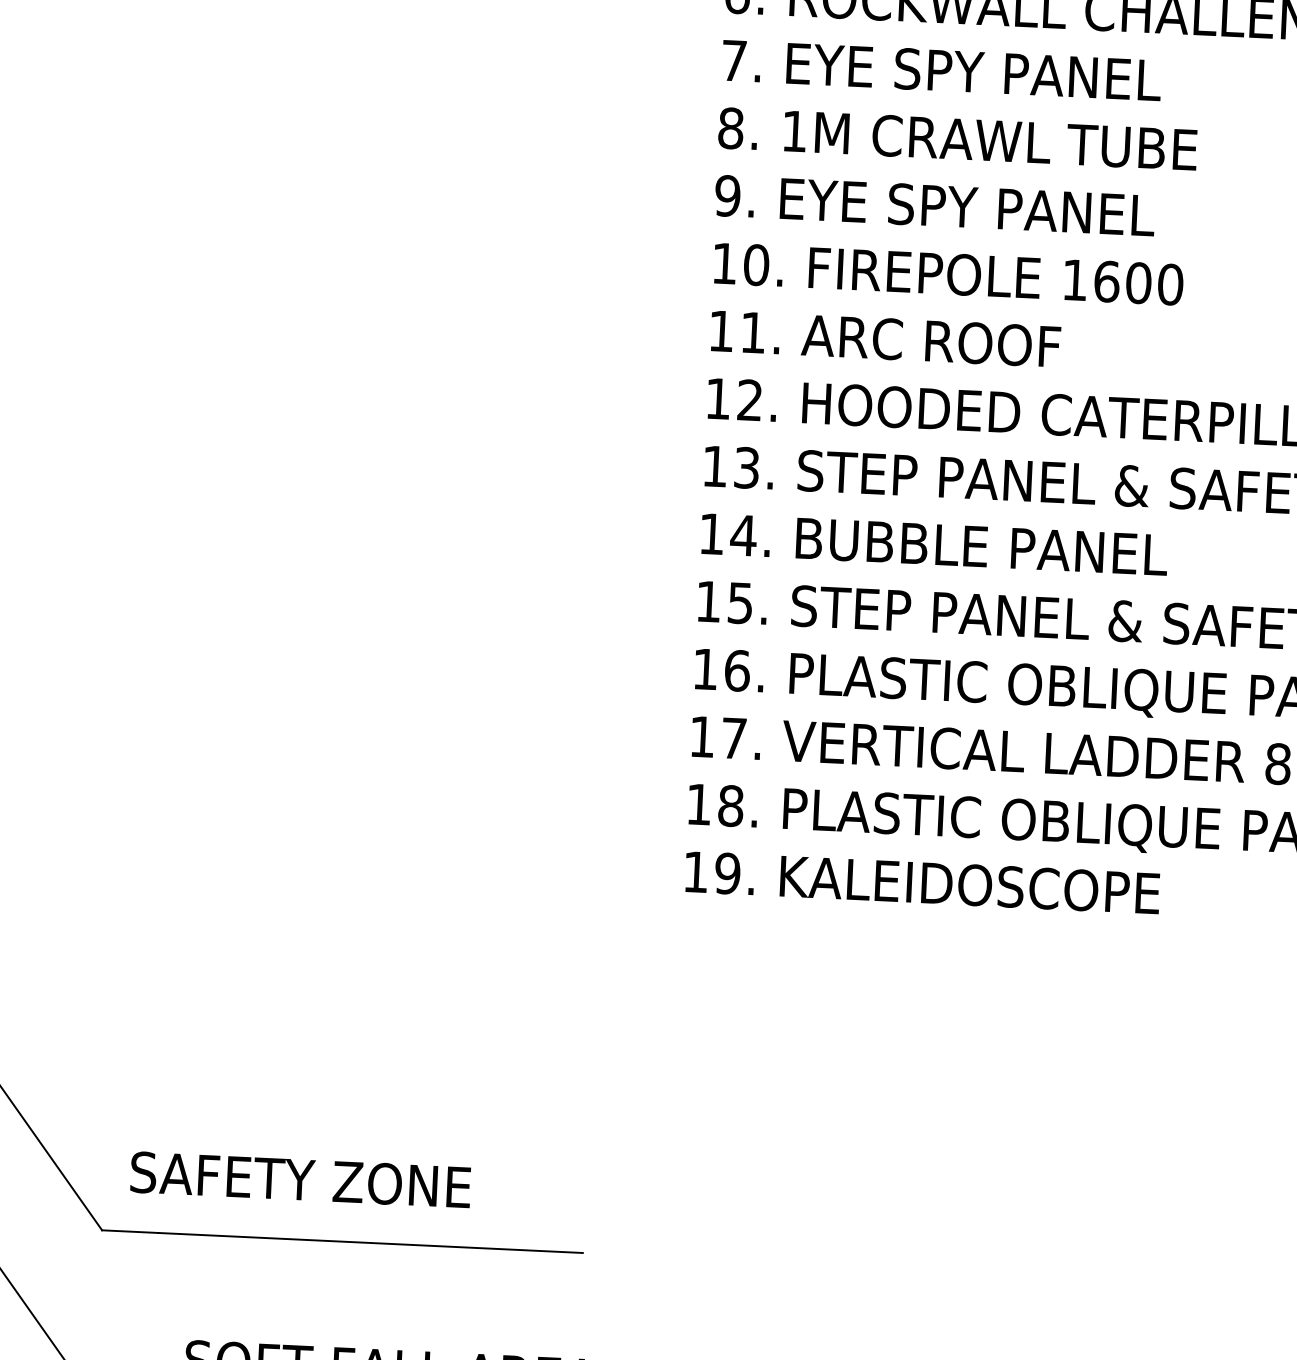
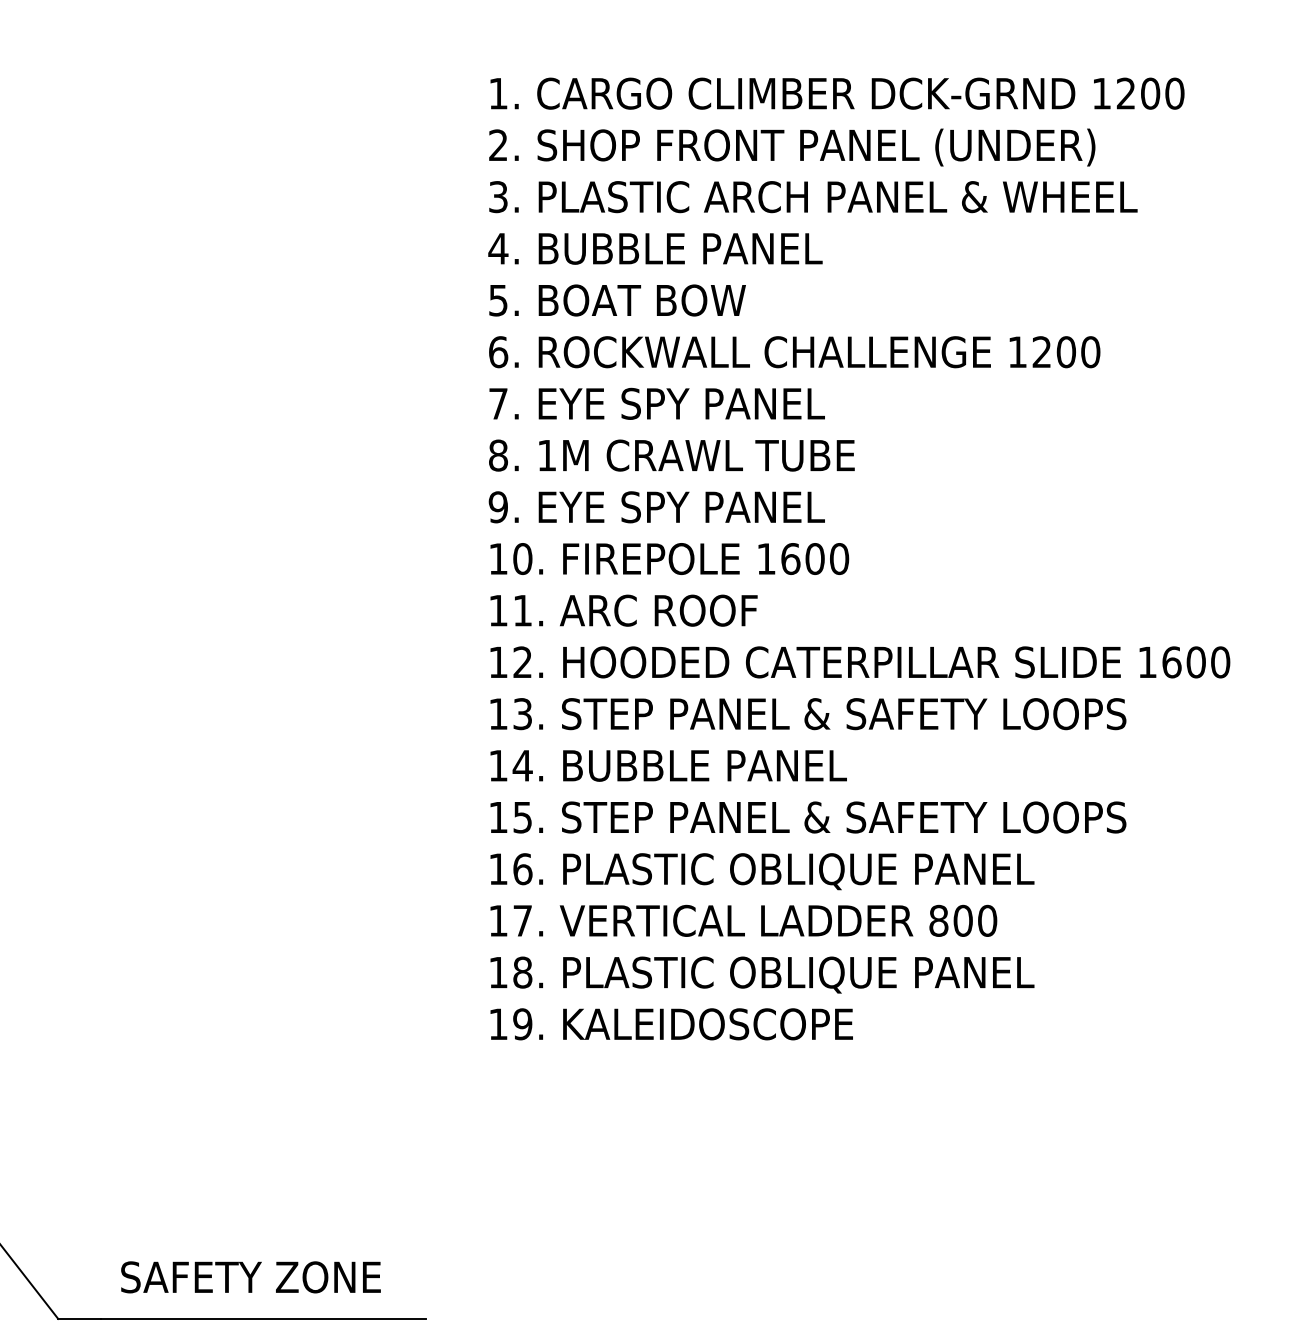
text: (300, 1180) -> (250, 1277), moved

